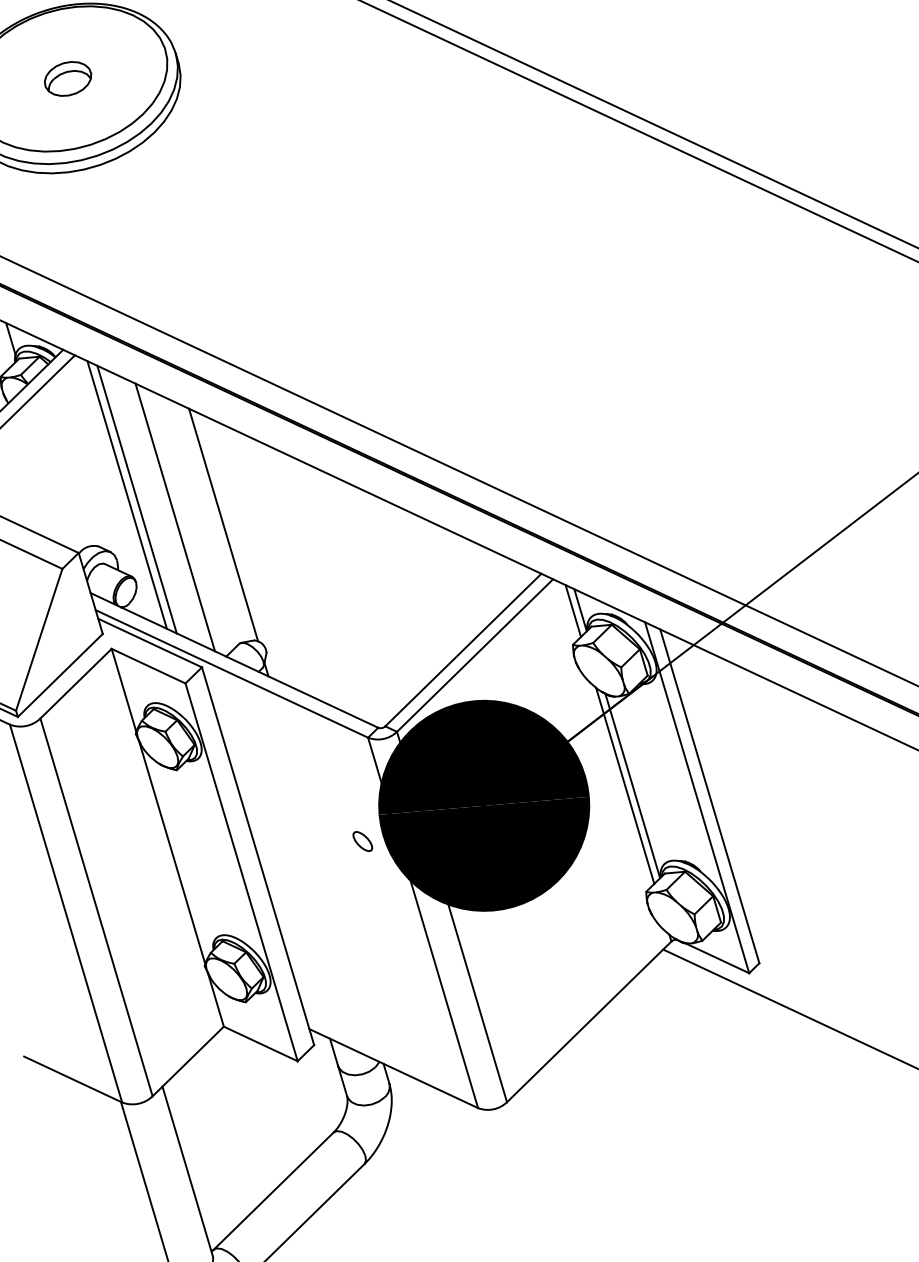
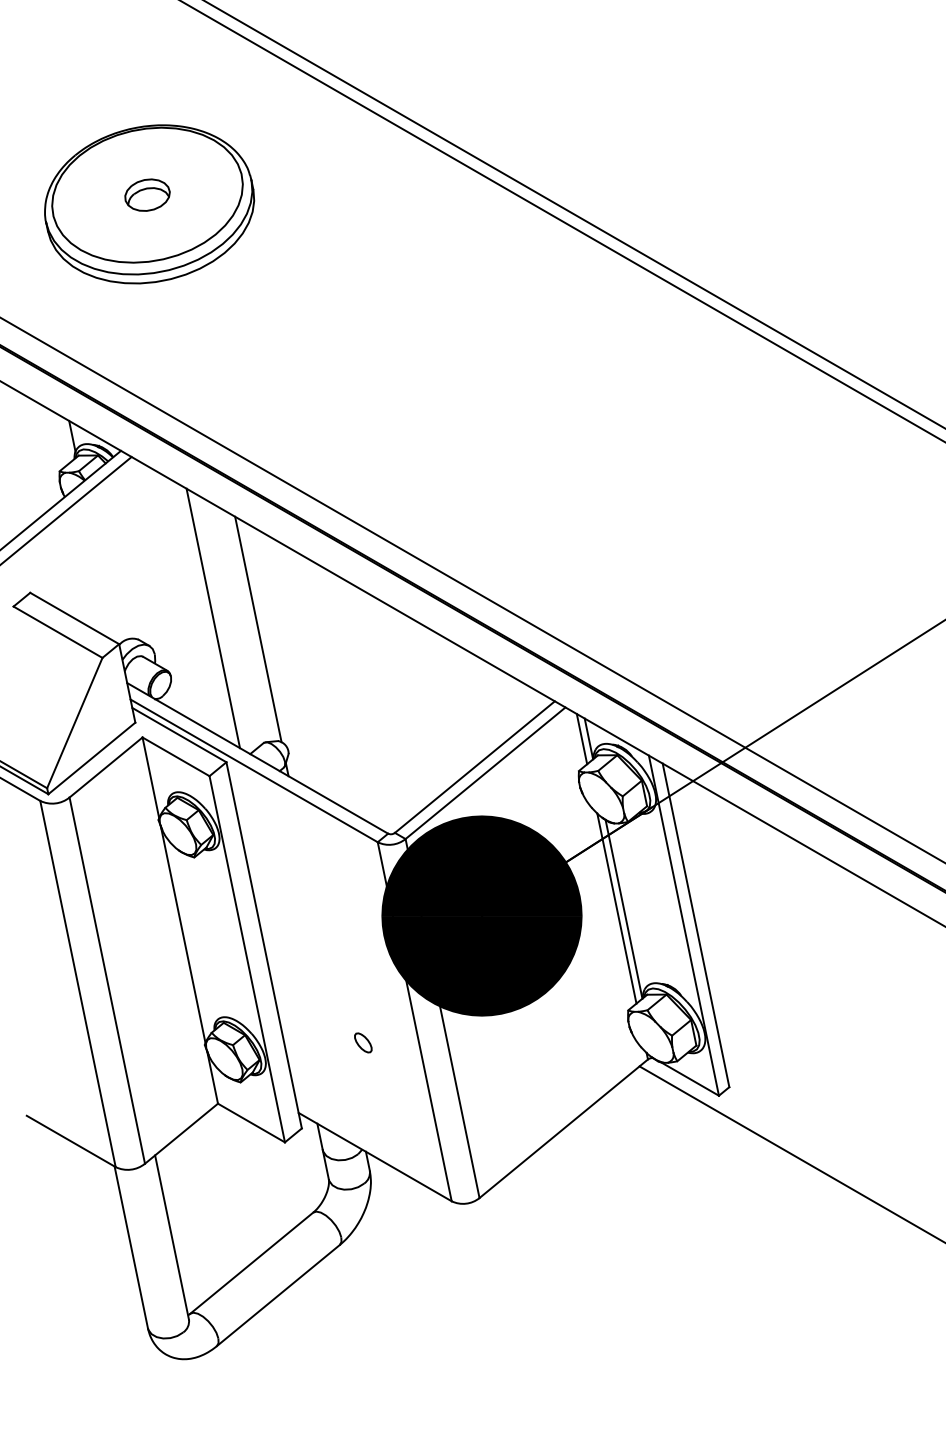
line: (126, 494) -> (169, 592), removed
line: (136, 499) -> (178, 598), removed
part: (362, 841) -> (363, 1042), moved

